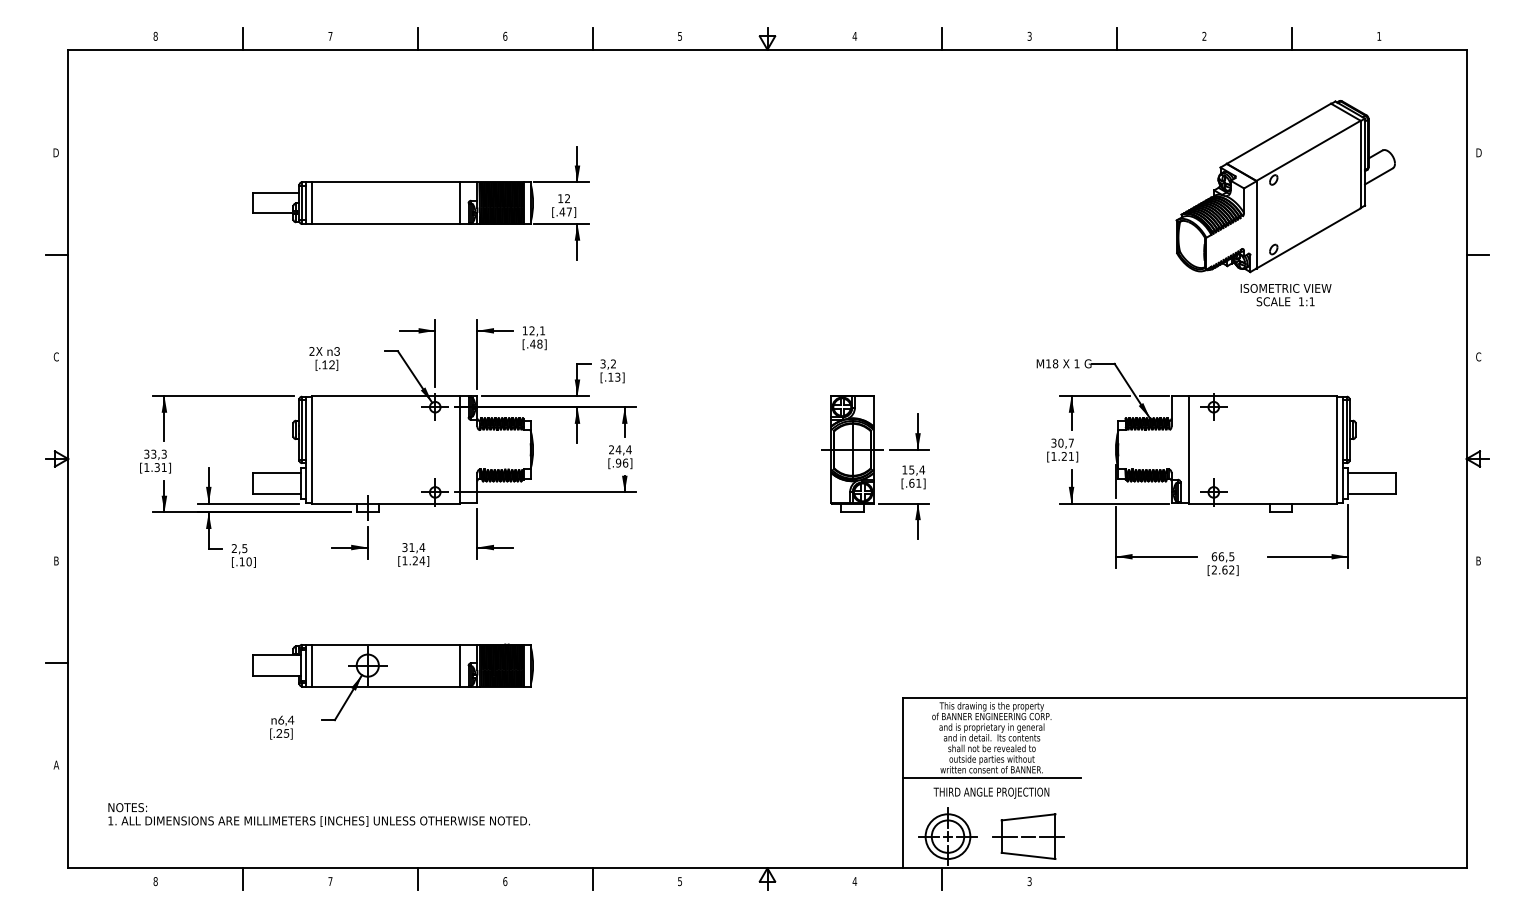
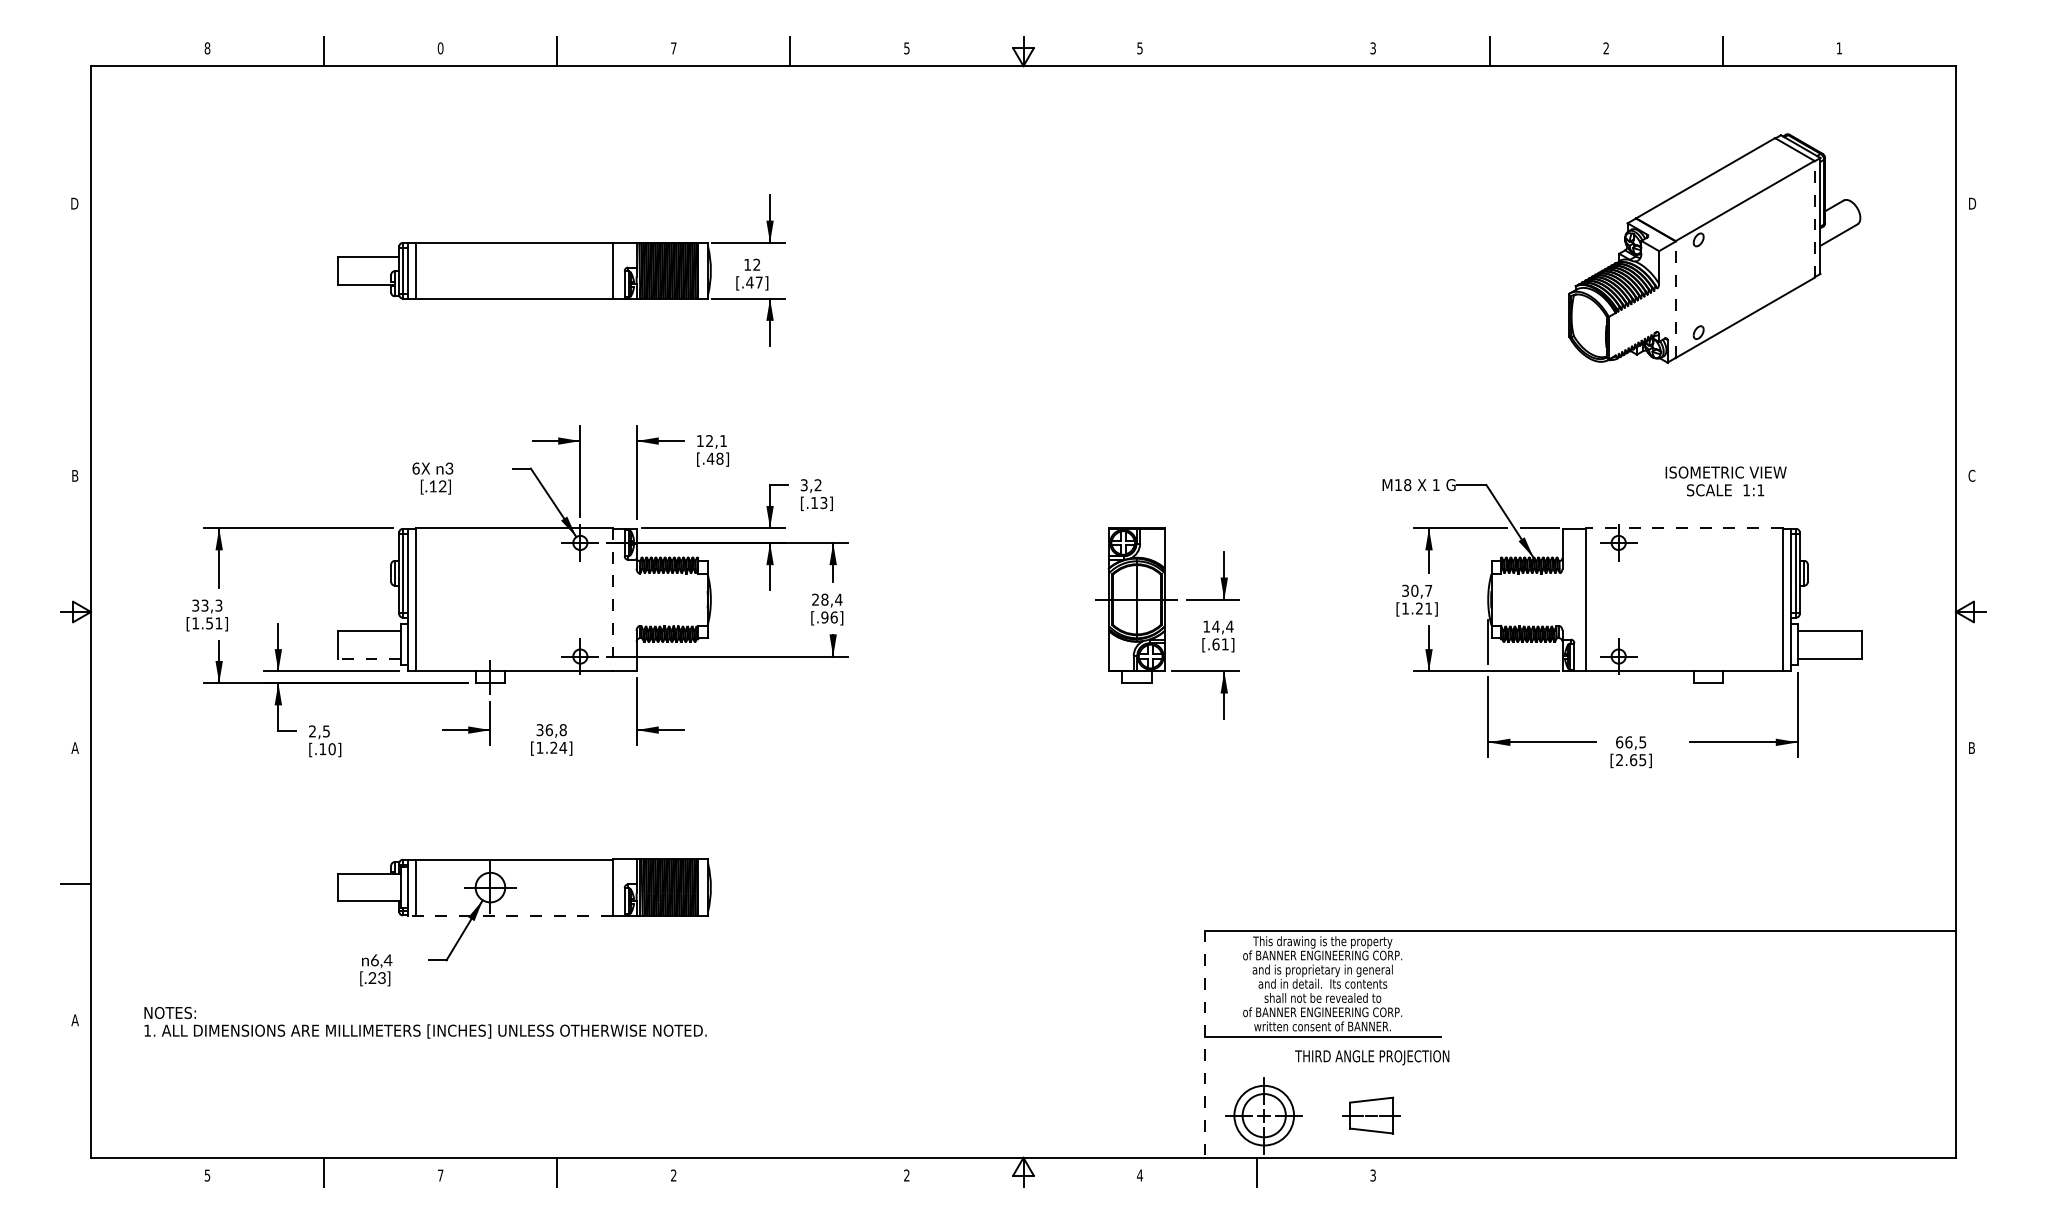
text: (330, 36) -> (440, 48), 7 -> 0
text: (505, 36) -> (673, 48), 6 -> 7
text: (855, 36) -> (1140, 48), 4 -> 5
line: (942, 38) -> (1256, 51), removed
line: (1360, 163) -> (1814, 218), solid -> dashed
line: (1256, 224) -> (1675, 299), solid -> dashed
line: (56, 254) -> (75, 339), removed
line: (1477, 254) -> (1970, 339), removed
text: (1285, 295) -> (1725, 481), moved
text: (311, 351) -> (415, 468), 2X -> 6X
text: (55, 356) -> (74, 475), C -> B
line: (1262, 396) -> (1683, 528), solid -> dashed
line: (459, 449) -> (612, 599), solid -> dashed
text: (618, 449) -> (824, 599), 24,4 -> 28,4
text: (157, 466) -> (209, 622), [1.31] -> [1.51]
text: (911, 469) -> (1215, 626), 15,4 -> 14,4
line: (277, 493) -> (369, 658), solid -> dashed
text: (417, 547) -> (556, 730), 31,4 -> 36,8
text: (55, 560) -> (74, 747), B -> A
text: (1231, 570) -> (1642, 760), [2.62] -> [2.65]
line: (382, 686) -> (510, 915), solid -> dashed
text: (286, 733) -> (381, 977), [.25] -> [.23]
text: (991, 760) -> (1322, 1013), outside parties without -> of BANNER ENGINEERING CORP.
line: (903, 783) -> (1204, 1044), solid -> dashed
text: (991, 793) -> (1372, 1057), moved
text: (319, 814) -> (425, 1022), moved
part: (1028, 836) -> (1371, 1115), size x0.6
line: (592, 879) -> (790, 1172), removed
text: (155, 881) -> (207, 1175), 8 -> 5
text: (505, 881) -> (673, 1175), 6 -> 2
text: (679, 881) -> (906, 1175), 5 -> 2

